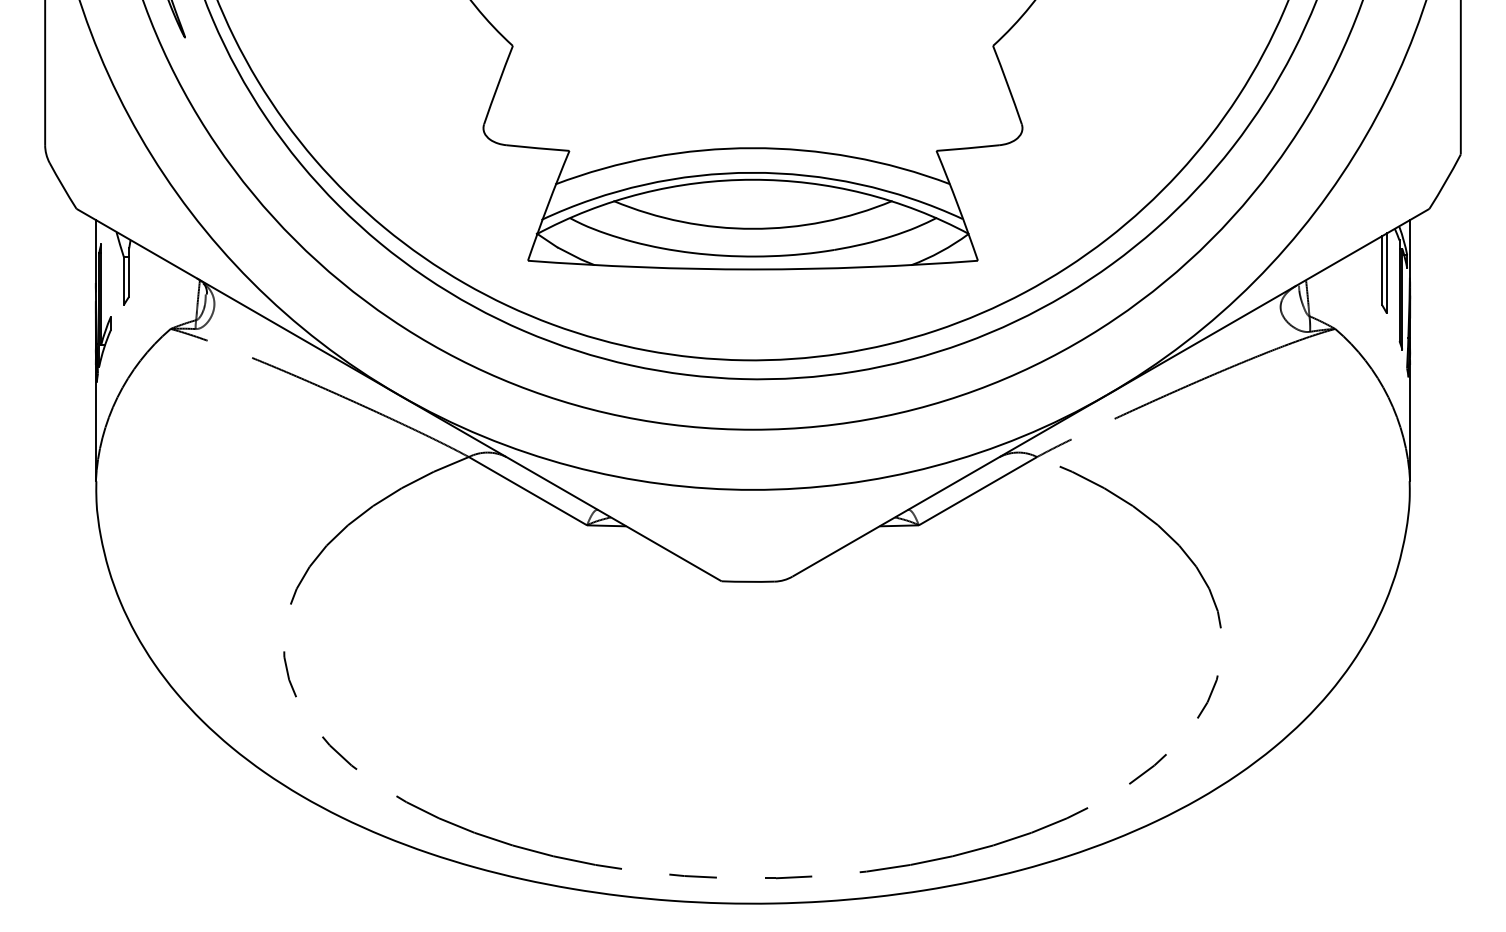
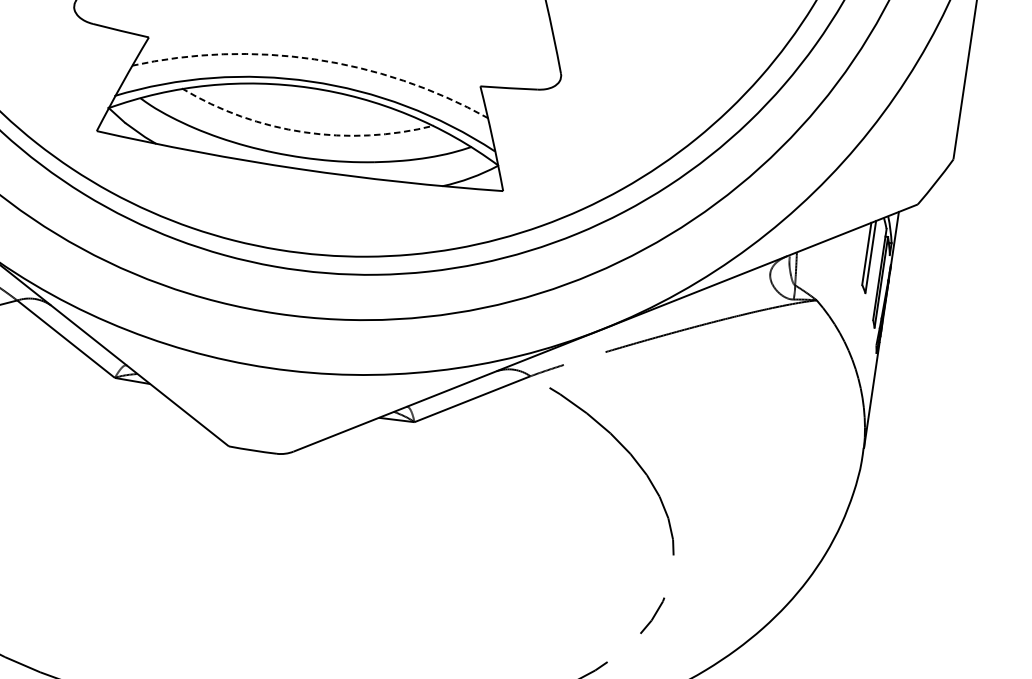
arc: (752, 148) -> (314, 59), solid -> dashed
arc: (752, 228) -> (303, 131), solid -> dashed

